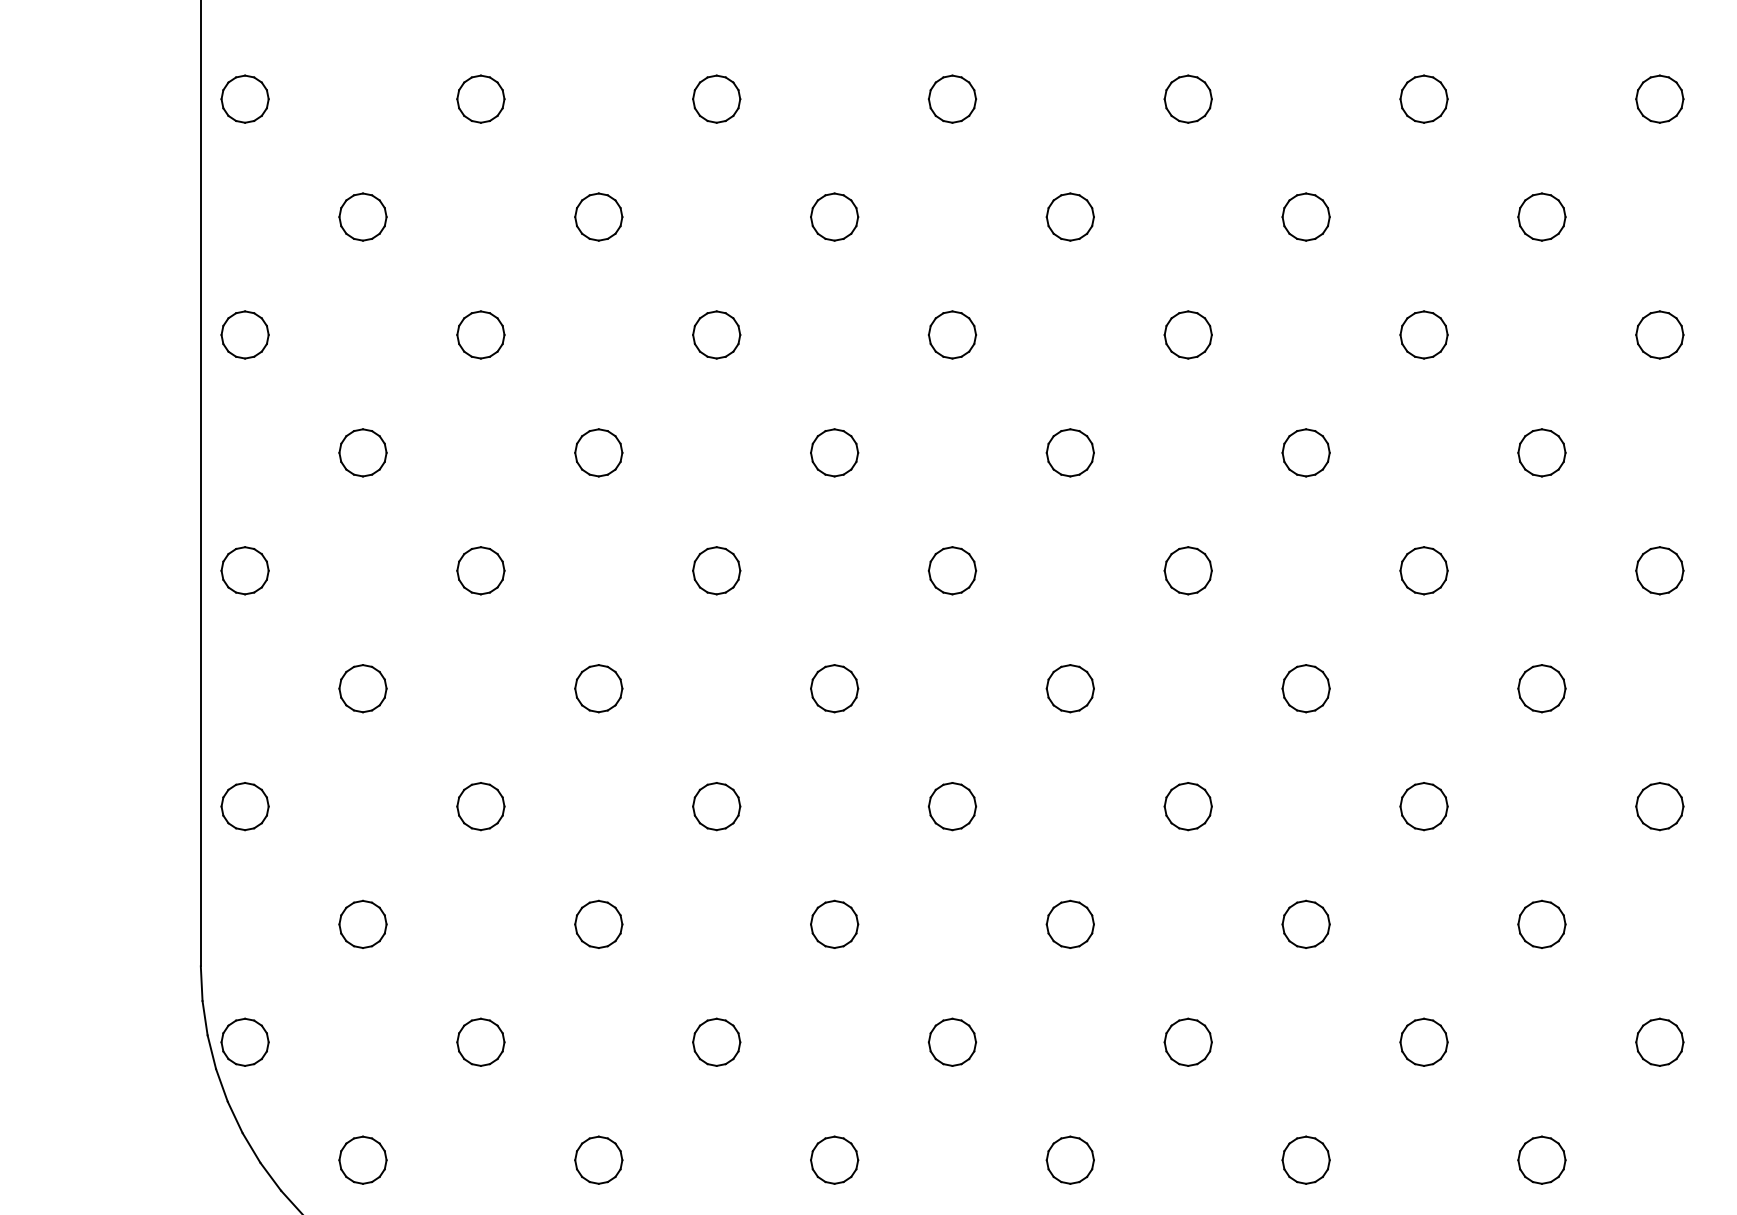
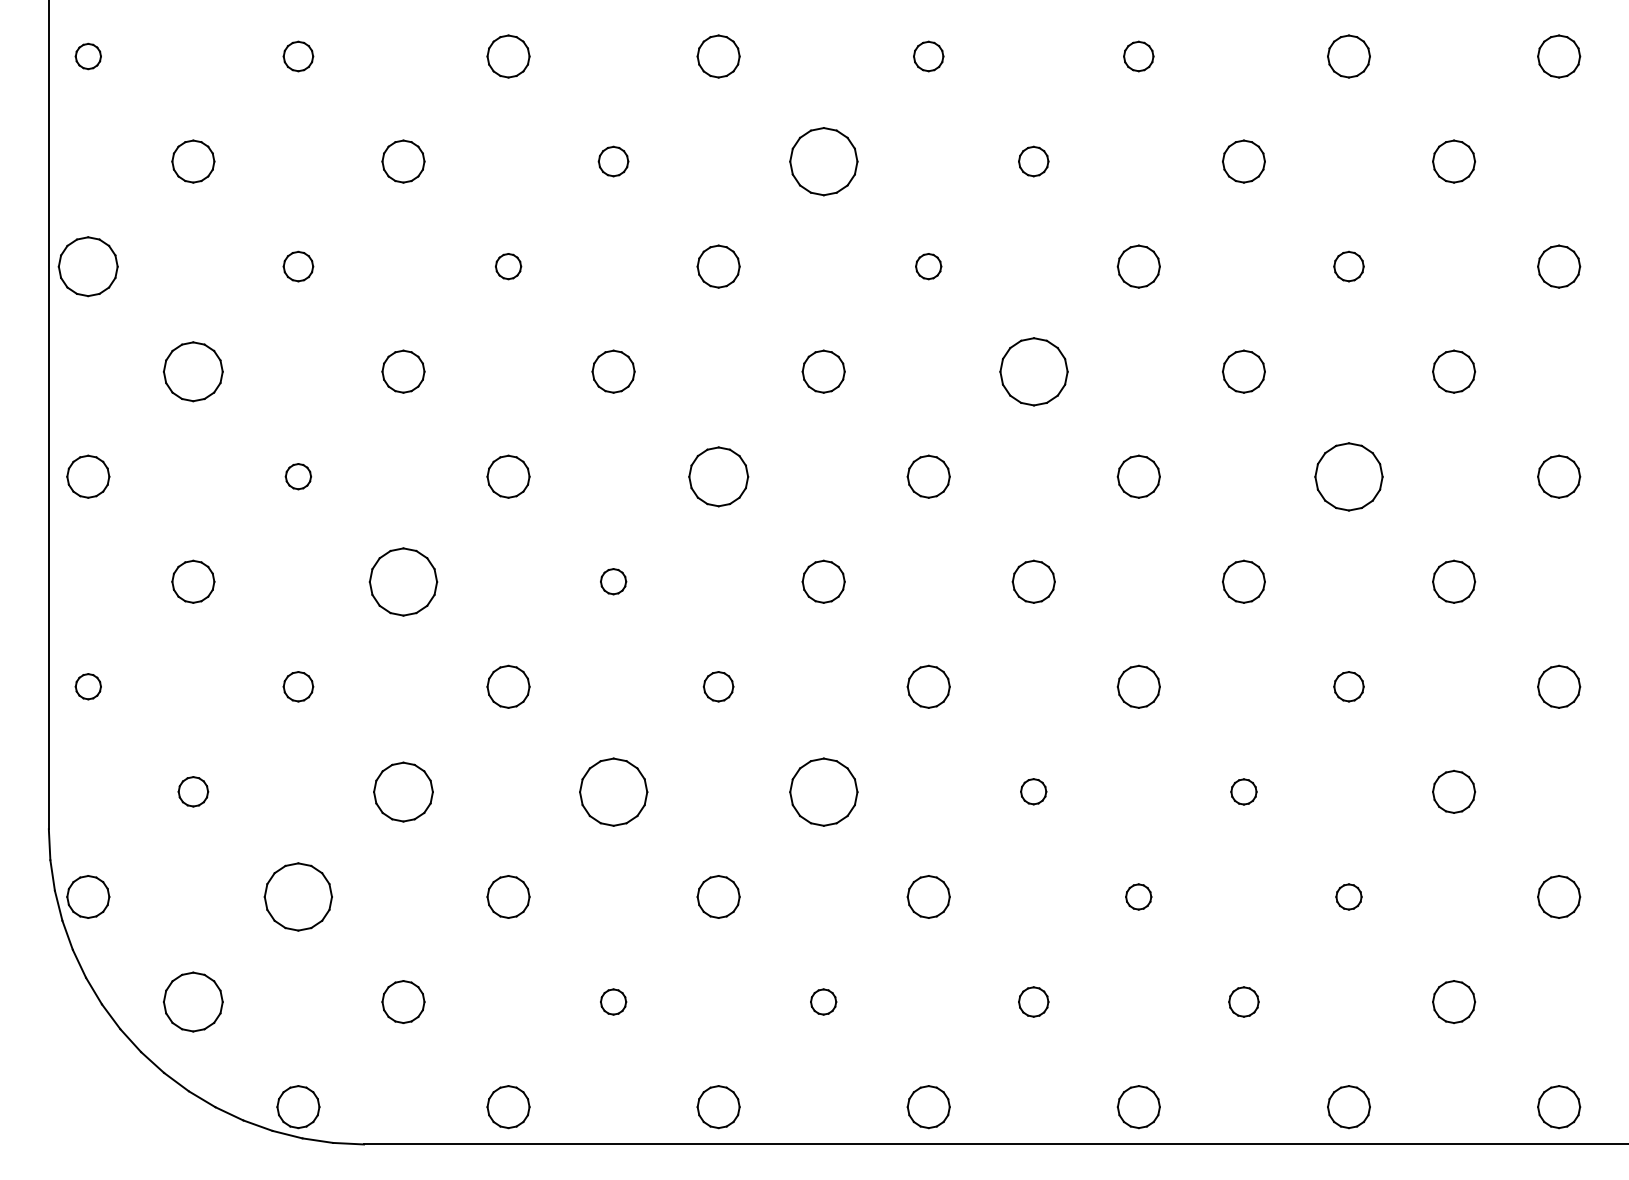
part: (245, 99) -> (88, 56), size x0.6
part: (480, 99) -> (298, 56), size x0.7
part: (1187, 99) -> (928, 56), size x0.7
part: (1423, 99) -> (1138, 56), size x0.7
part: (834, 216) -> (613, 161), size x0.7
part: (1070, 216) -> (823, 161), size x1.6
part: (1305, 216) -> (1033, 161), size x0.7
part: (245, 334) -> (88, 266), size x1.4
part: (480, 334) -> (298, 266), size x0.7
part: (716, 334) -> (508, 266), size x0.6
part: (1187, 334) -> (928, 266), size x0.6
part: (1659, 334) -> (1348, 266), size x0.7
part: (363, 452) -> (193, 371), size x1.4
part: (1305, 452) -> (1033, 371), size x1.6
part: (480, 570) -> (298, 476), size x0.6
part: (952, 570) -> (718, 476), size x1.4
part: (1659, 570) -> (1348, 476), size x1.6
part: (598, 688) -> (403, 581), size x1.6
part: (834, 688) -> (613, 581), size x0.6
part: (245, 806) -> (88, 686), size x0.6
part: (480, 806) -> (298, 686), size x0.7
part: (952, 806) -> (718, 686), size x0.7
part: (1659, 806) -> (1348, 686), size x0.7
part: (363, 923) -> (193, 791), size x0.7
part: (598, 923) -> (403, 791), size x1.4
part: (834, 923) -> (613, 791), size x1.6
part: (1070, 923) -> (823, 791), size x1.6
part: (1305, 923) -> (1033, 791), size x0.6
part: (1541, 923) -> (1243, 791), size x0.6
part: (480, 1041) -> (298, 896), size x1.6
part: (1423, 1041) -> (1138, 896), size x0.6
part: (1659, 1041) -> (1348, 896), size x0.6
part: (363, 1159) -> (193, 1001), size x1.4
part: (834, 1159) -> (613, 1001), size x0.6
part: (1070, 1159) -> (823, 1001), size x0.6
part: (1305, 1159) -> (1033, 1001), size x0.7
part: (1541, 1159) -> (1243, 1001), size x0.7

